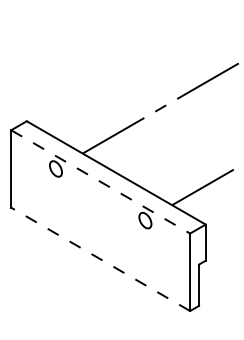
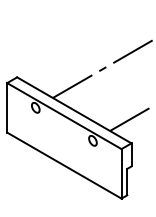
line: (100, 182) -> (64, 116), dashed -> solid
line: (99, 259) -> (63, 165), dashed -> solid

